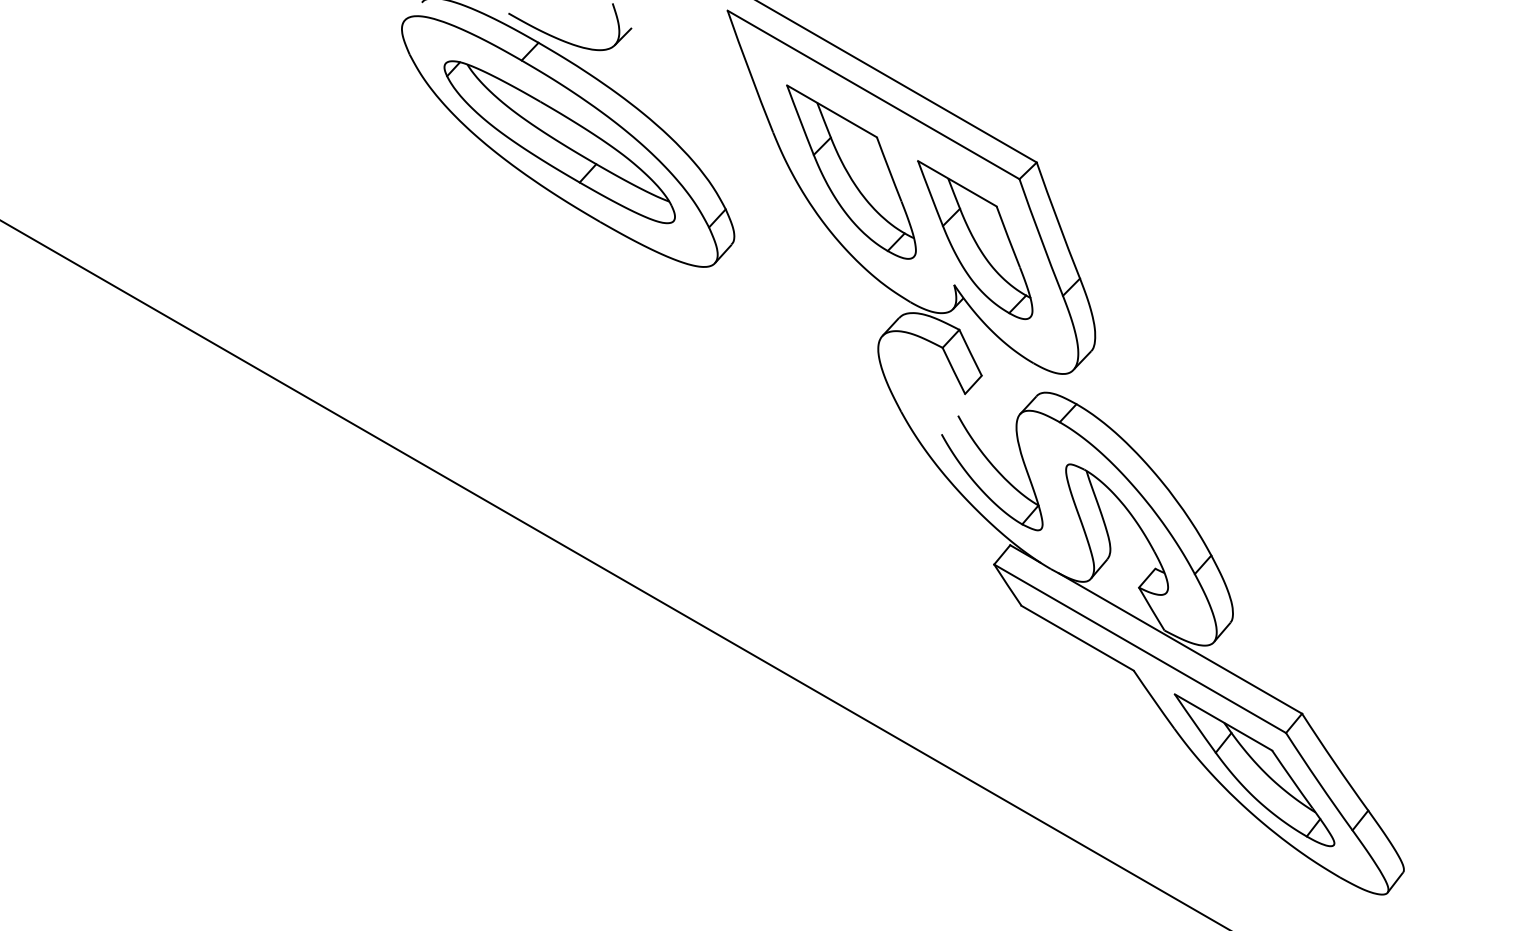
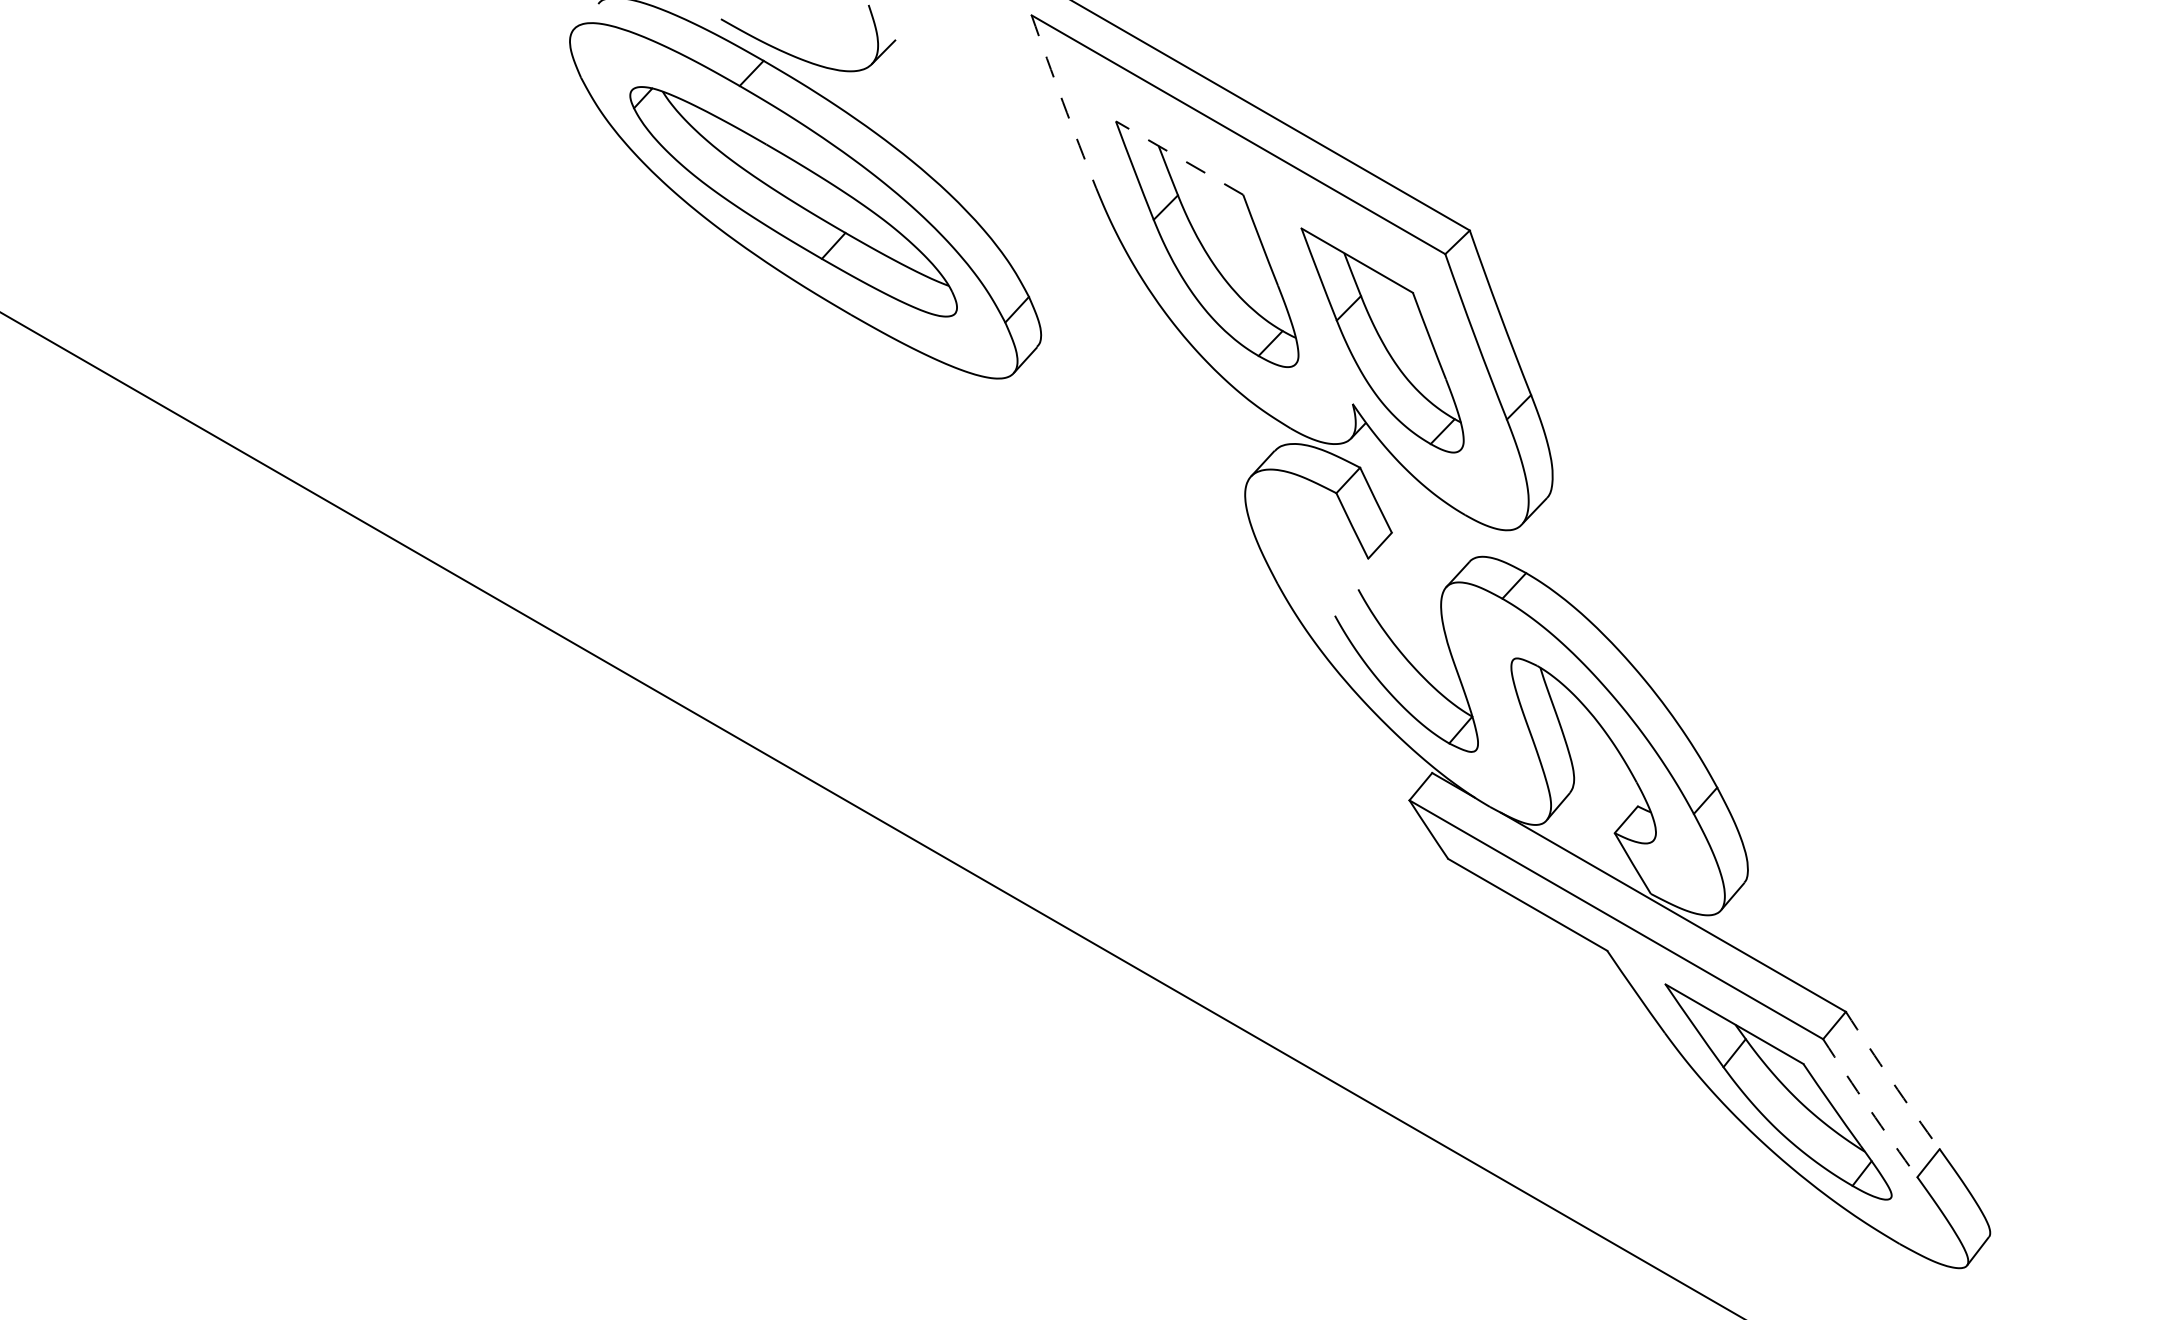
arc: (749, 72) -> (1062, 102), solid -> dashed
line: (831, 110) -> (1179, 157), solid -> dashed
arc: (1334, 762) -> (1891, 1081), solid -> dashed
arc: (1318, 781) -> (1869, 1108), solid -> dashed

